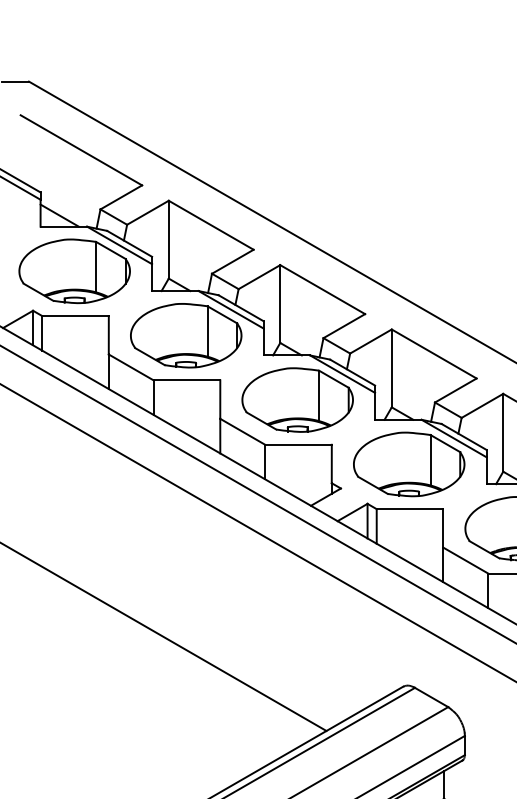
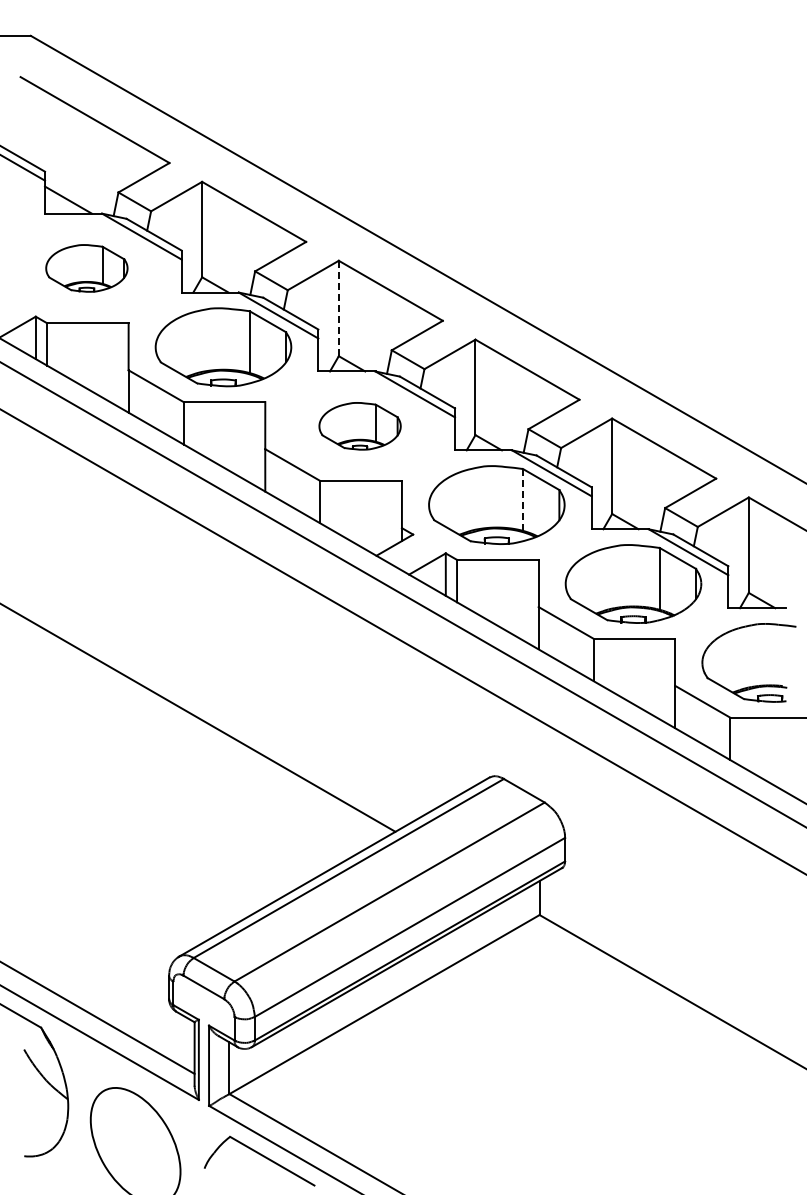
part: (74, 271) -> (86, 268), size x0.6
line: (280, 304) -> (338, 308), solid -> dashed
part: (297, 400) -> (359, 426), size x0.6
line: (430, 459) -> (523, 499), solid -> dashed

